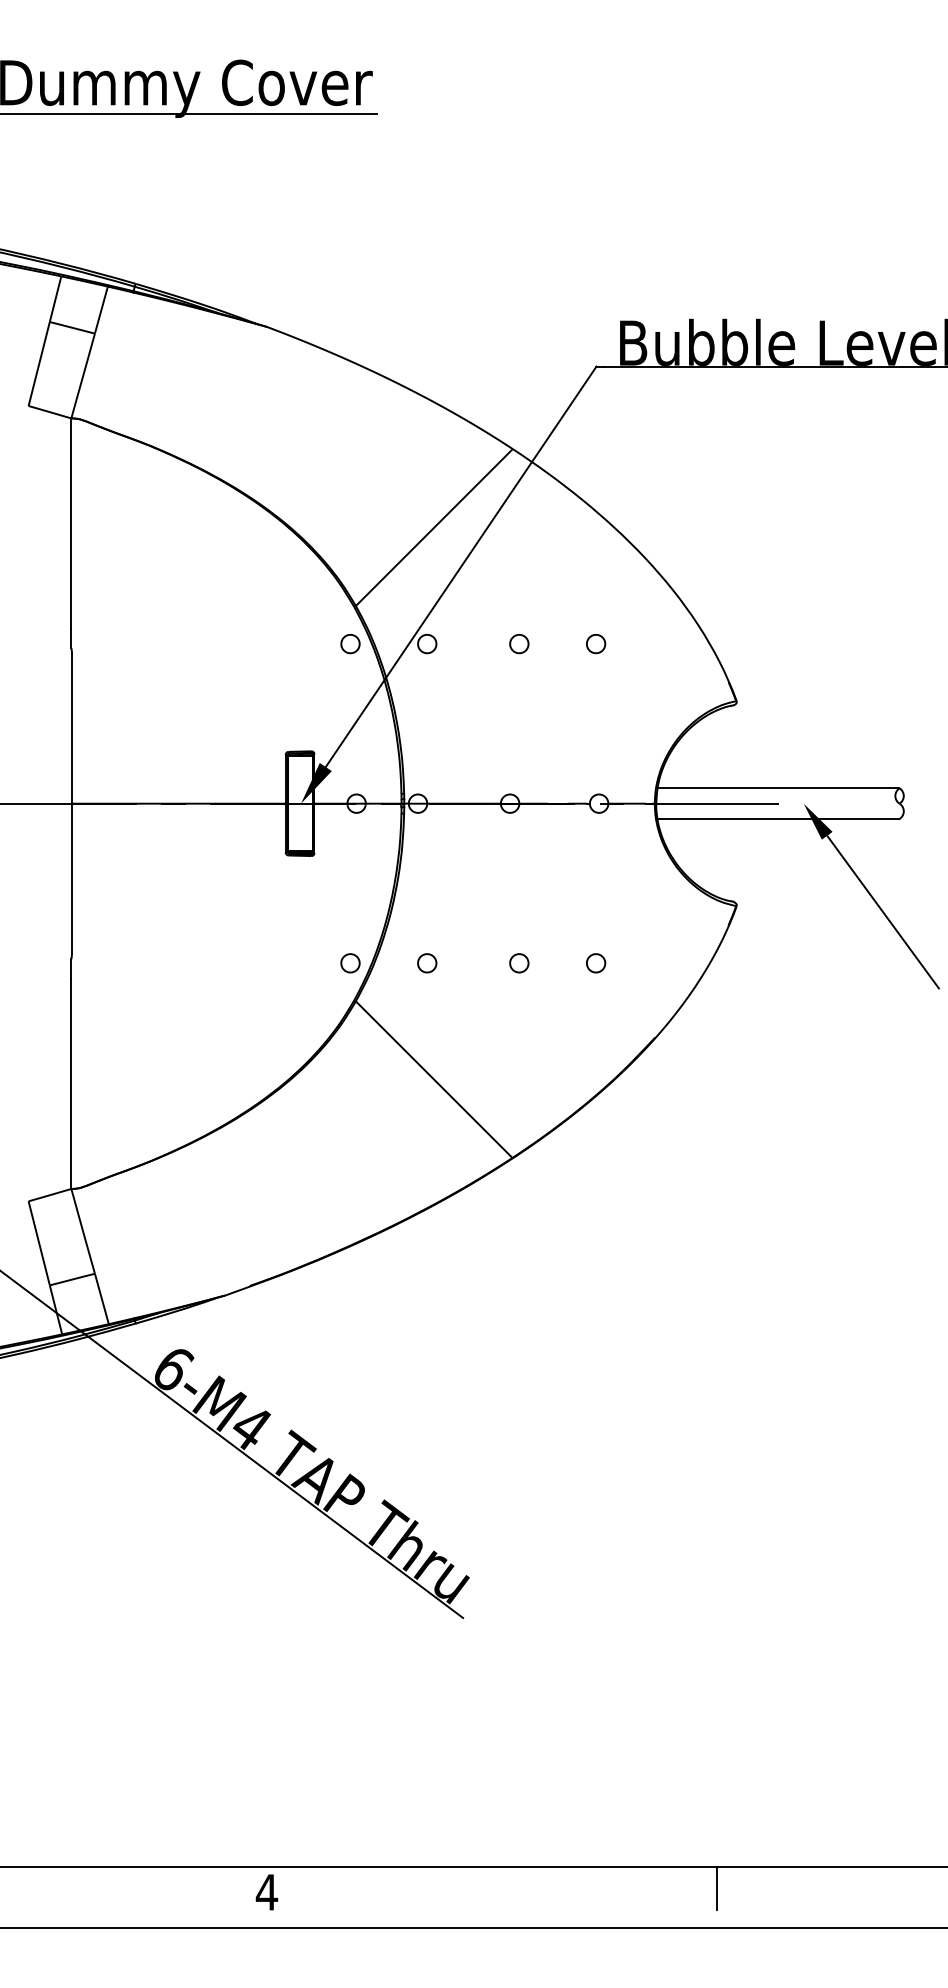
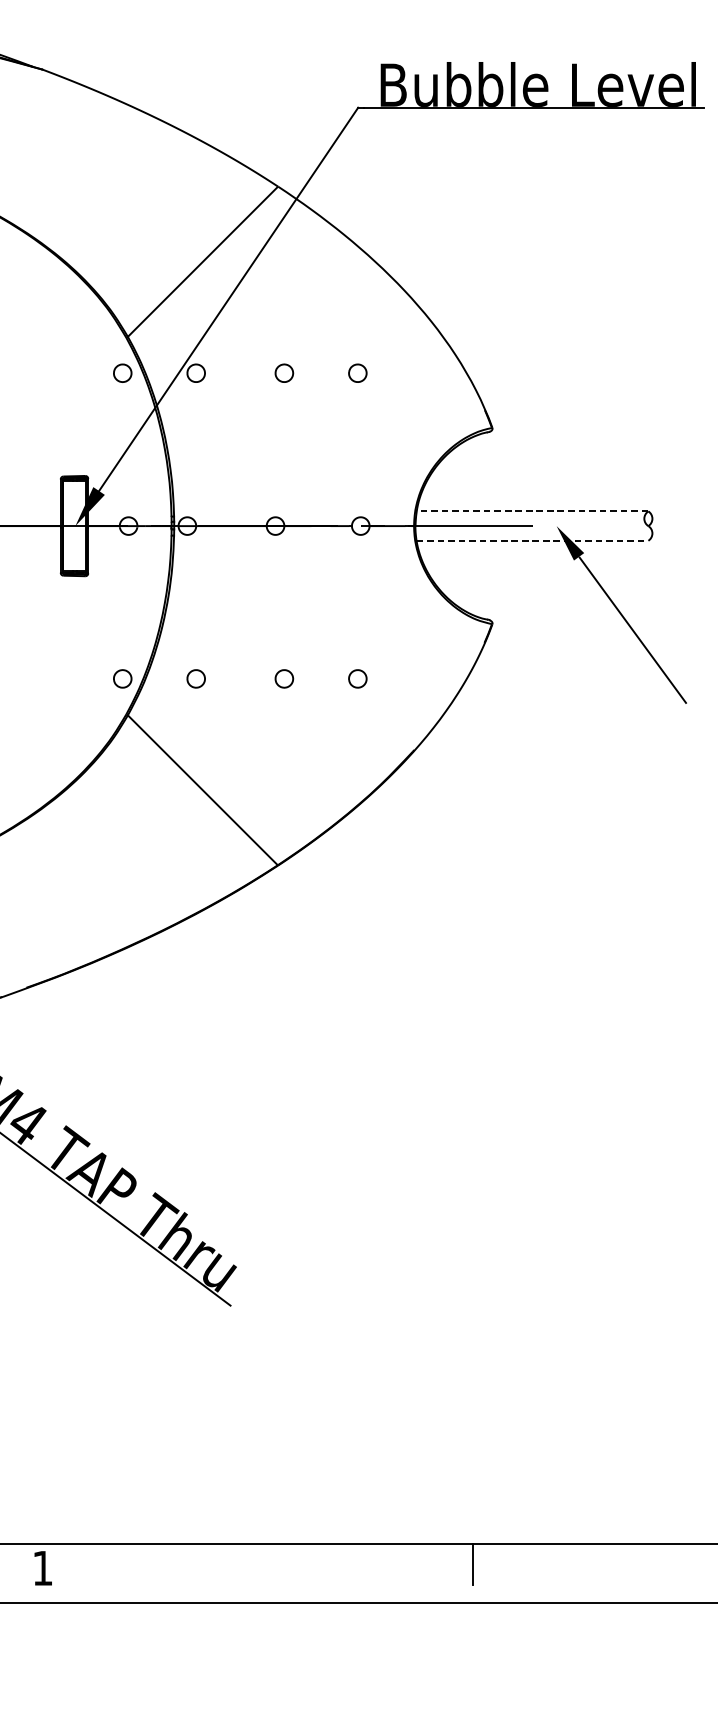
line: (778, 788) -> (532, 511), solid -> dashed
line: (779, 819) -> (533, 541), solid -> dashed
text: (266, 1892) -> (42, 1568), 4 -> 1

